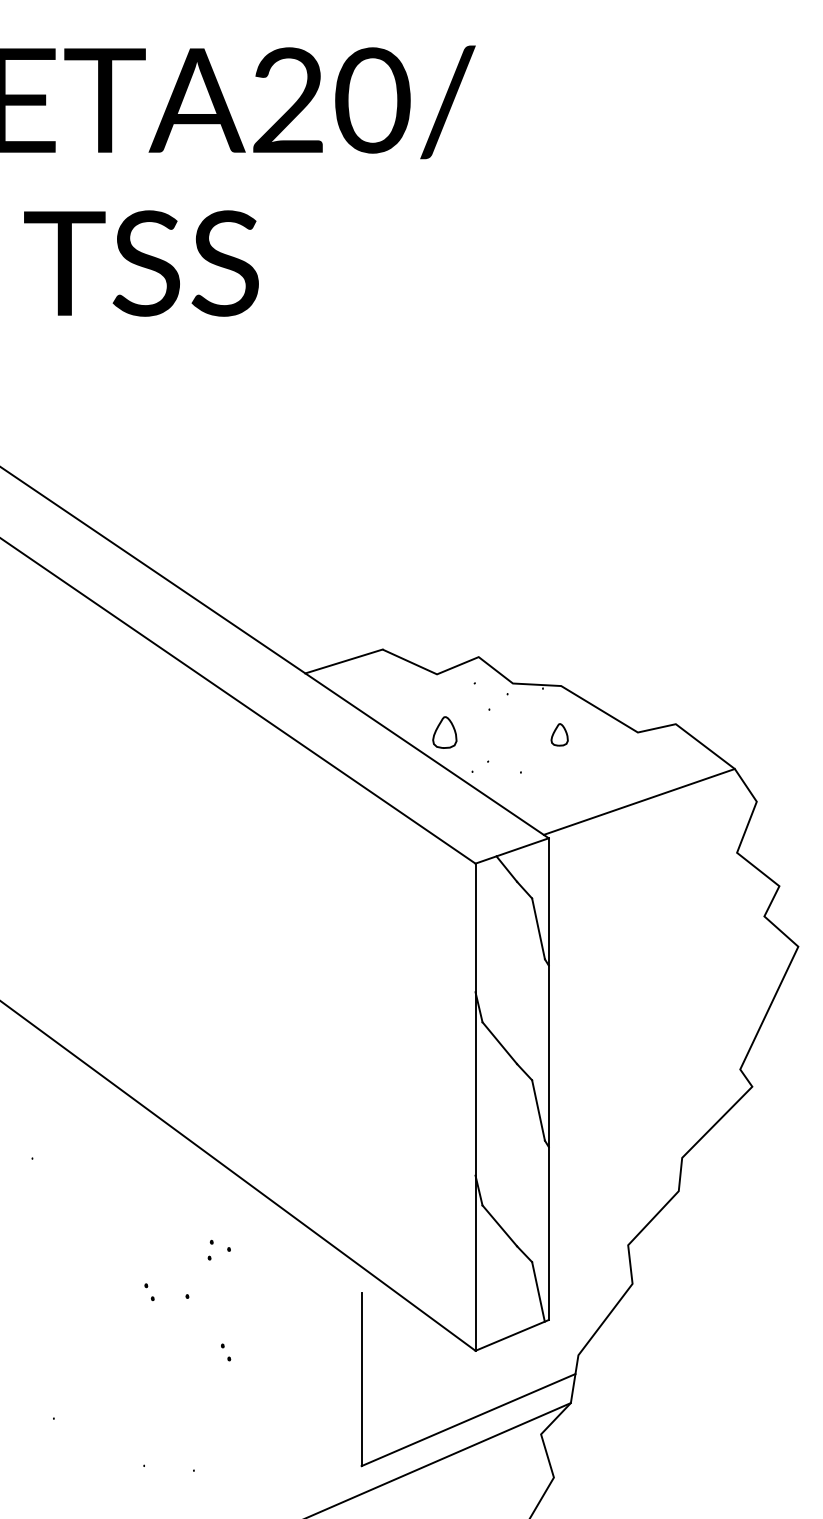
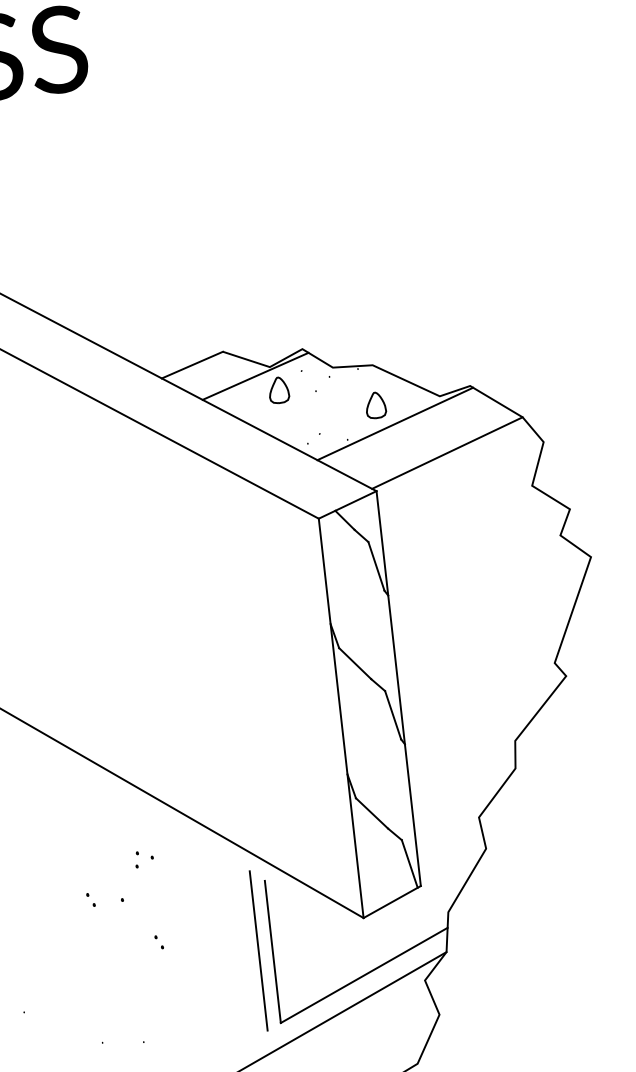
line: (418, 683) -> (255, 376), added
part: (444, 732) -> (278, 390), moved
part: (559, 734) -> (375, 405), size x1.43
line: (580, 759) -> (395, 423), added
line: (344, 1376) -> (258, 951), added

